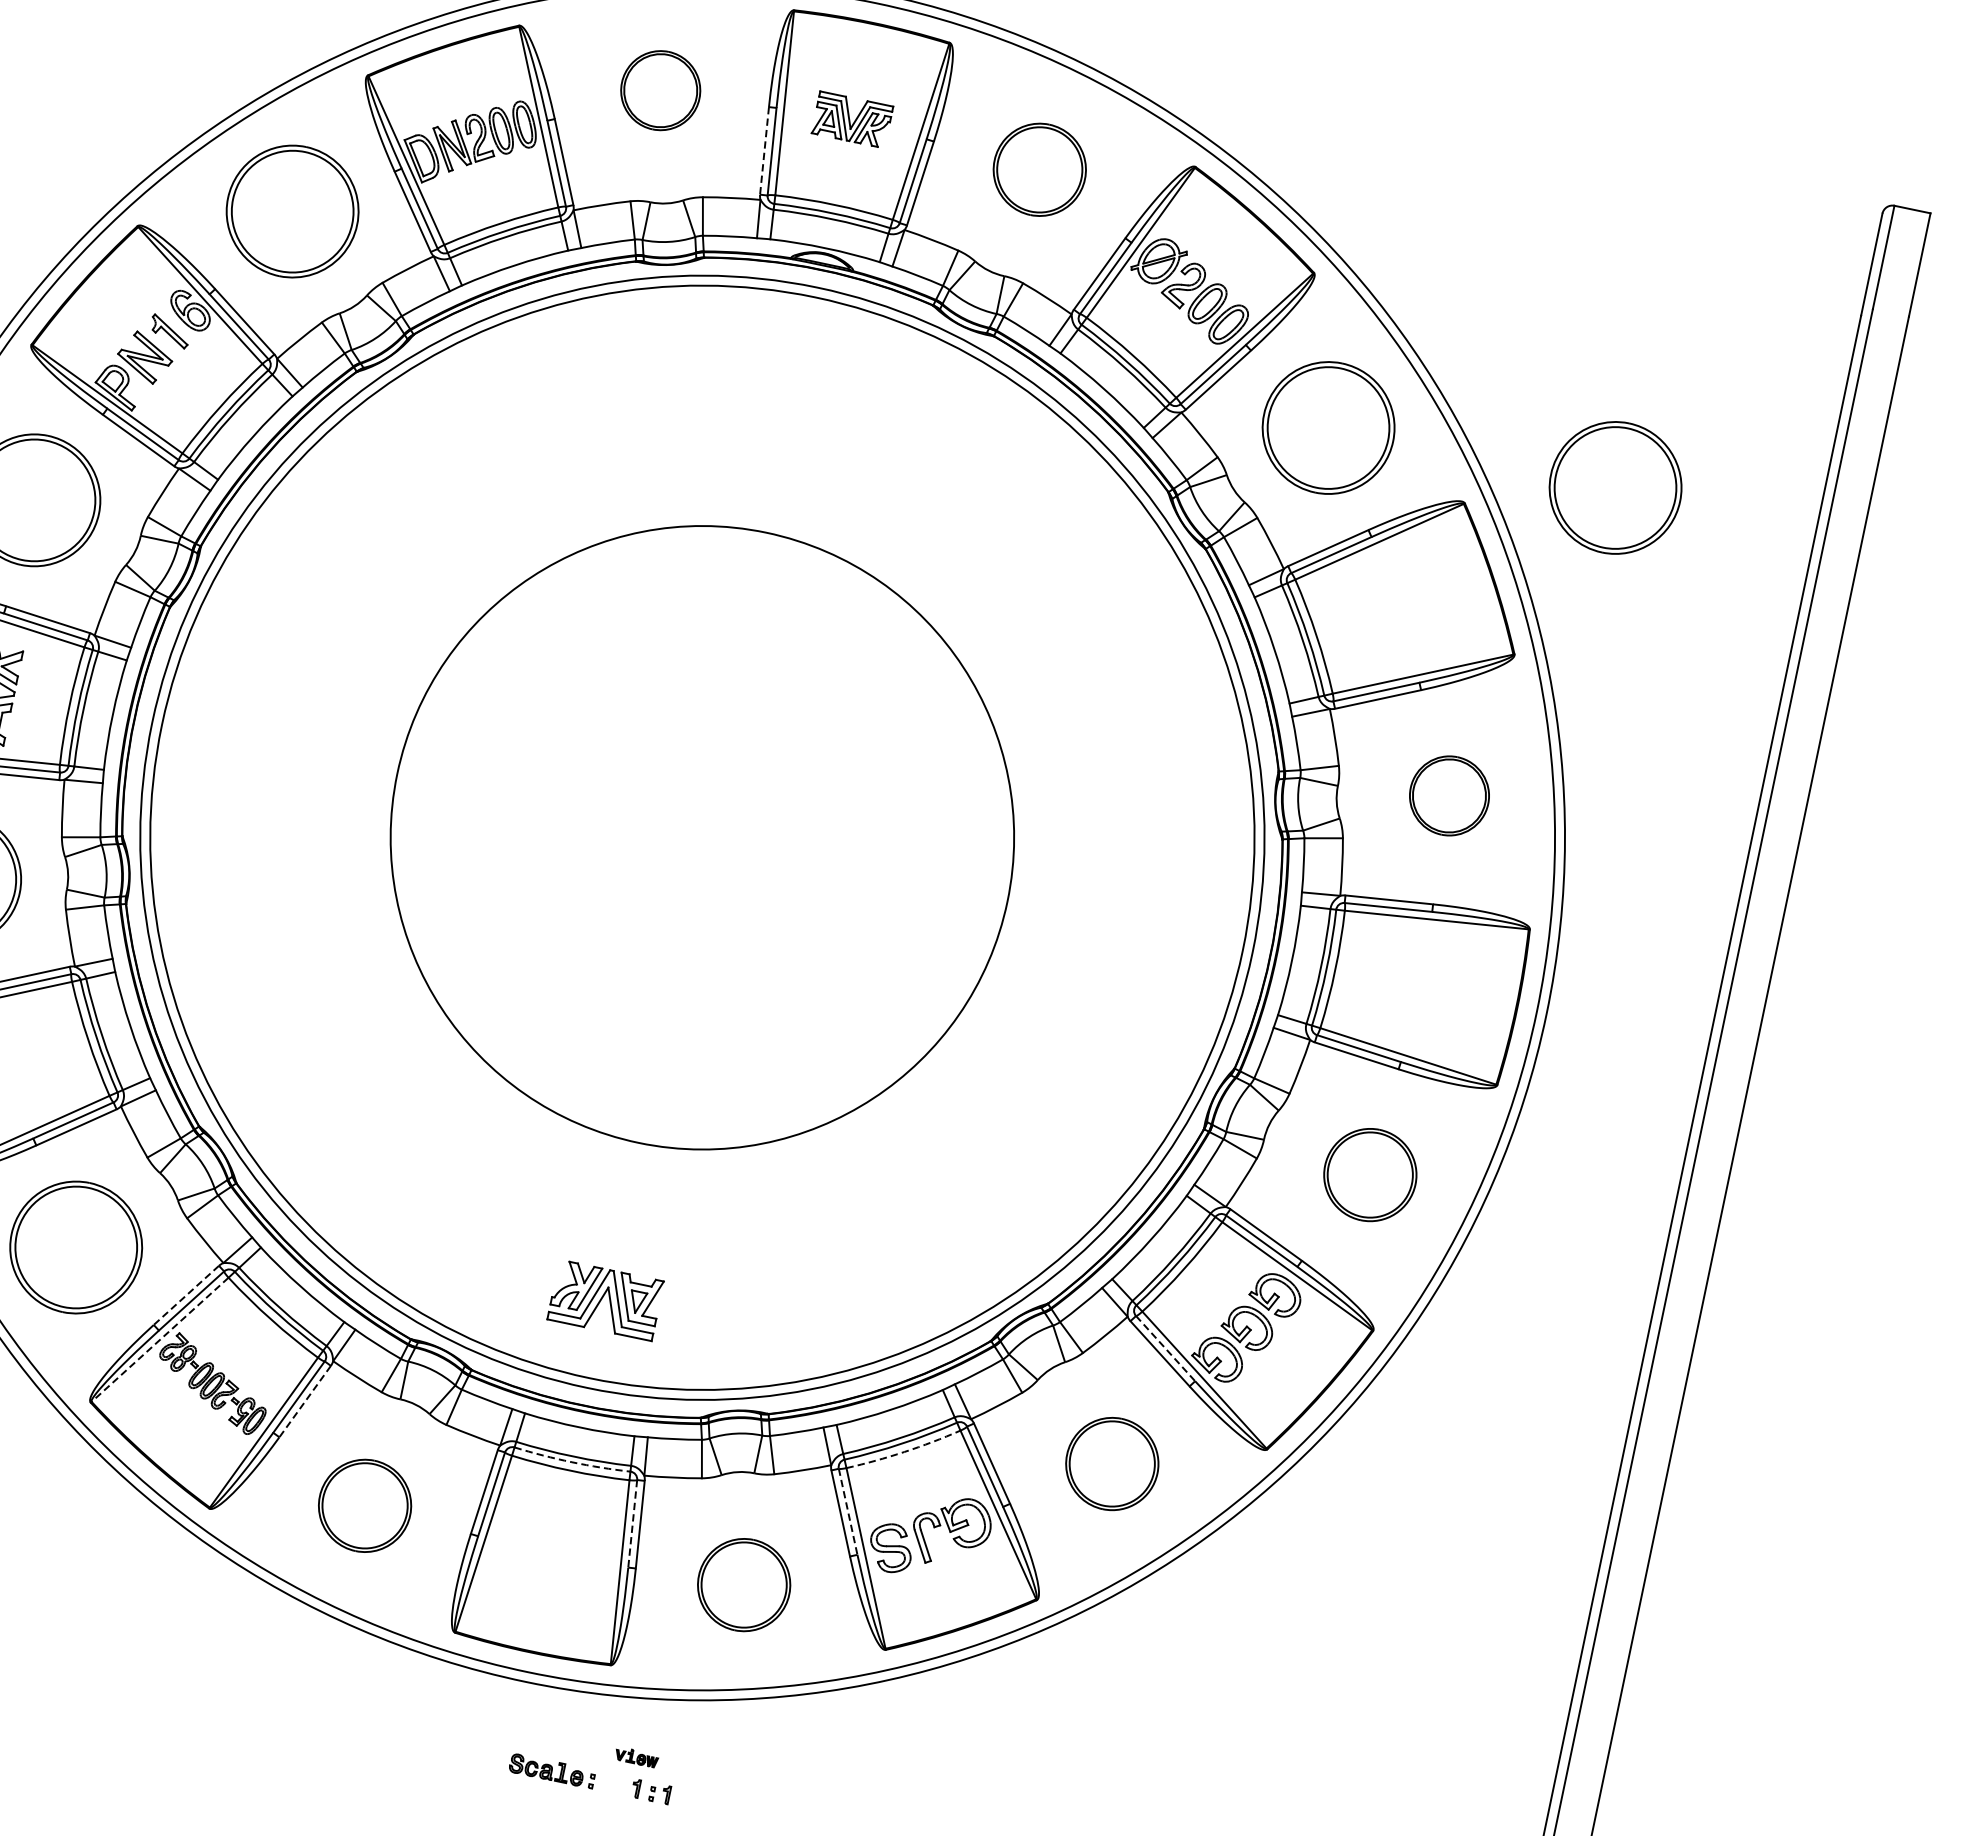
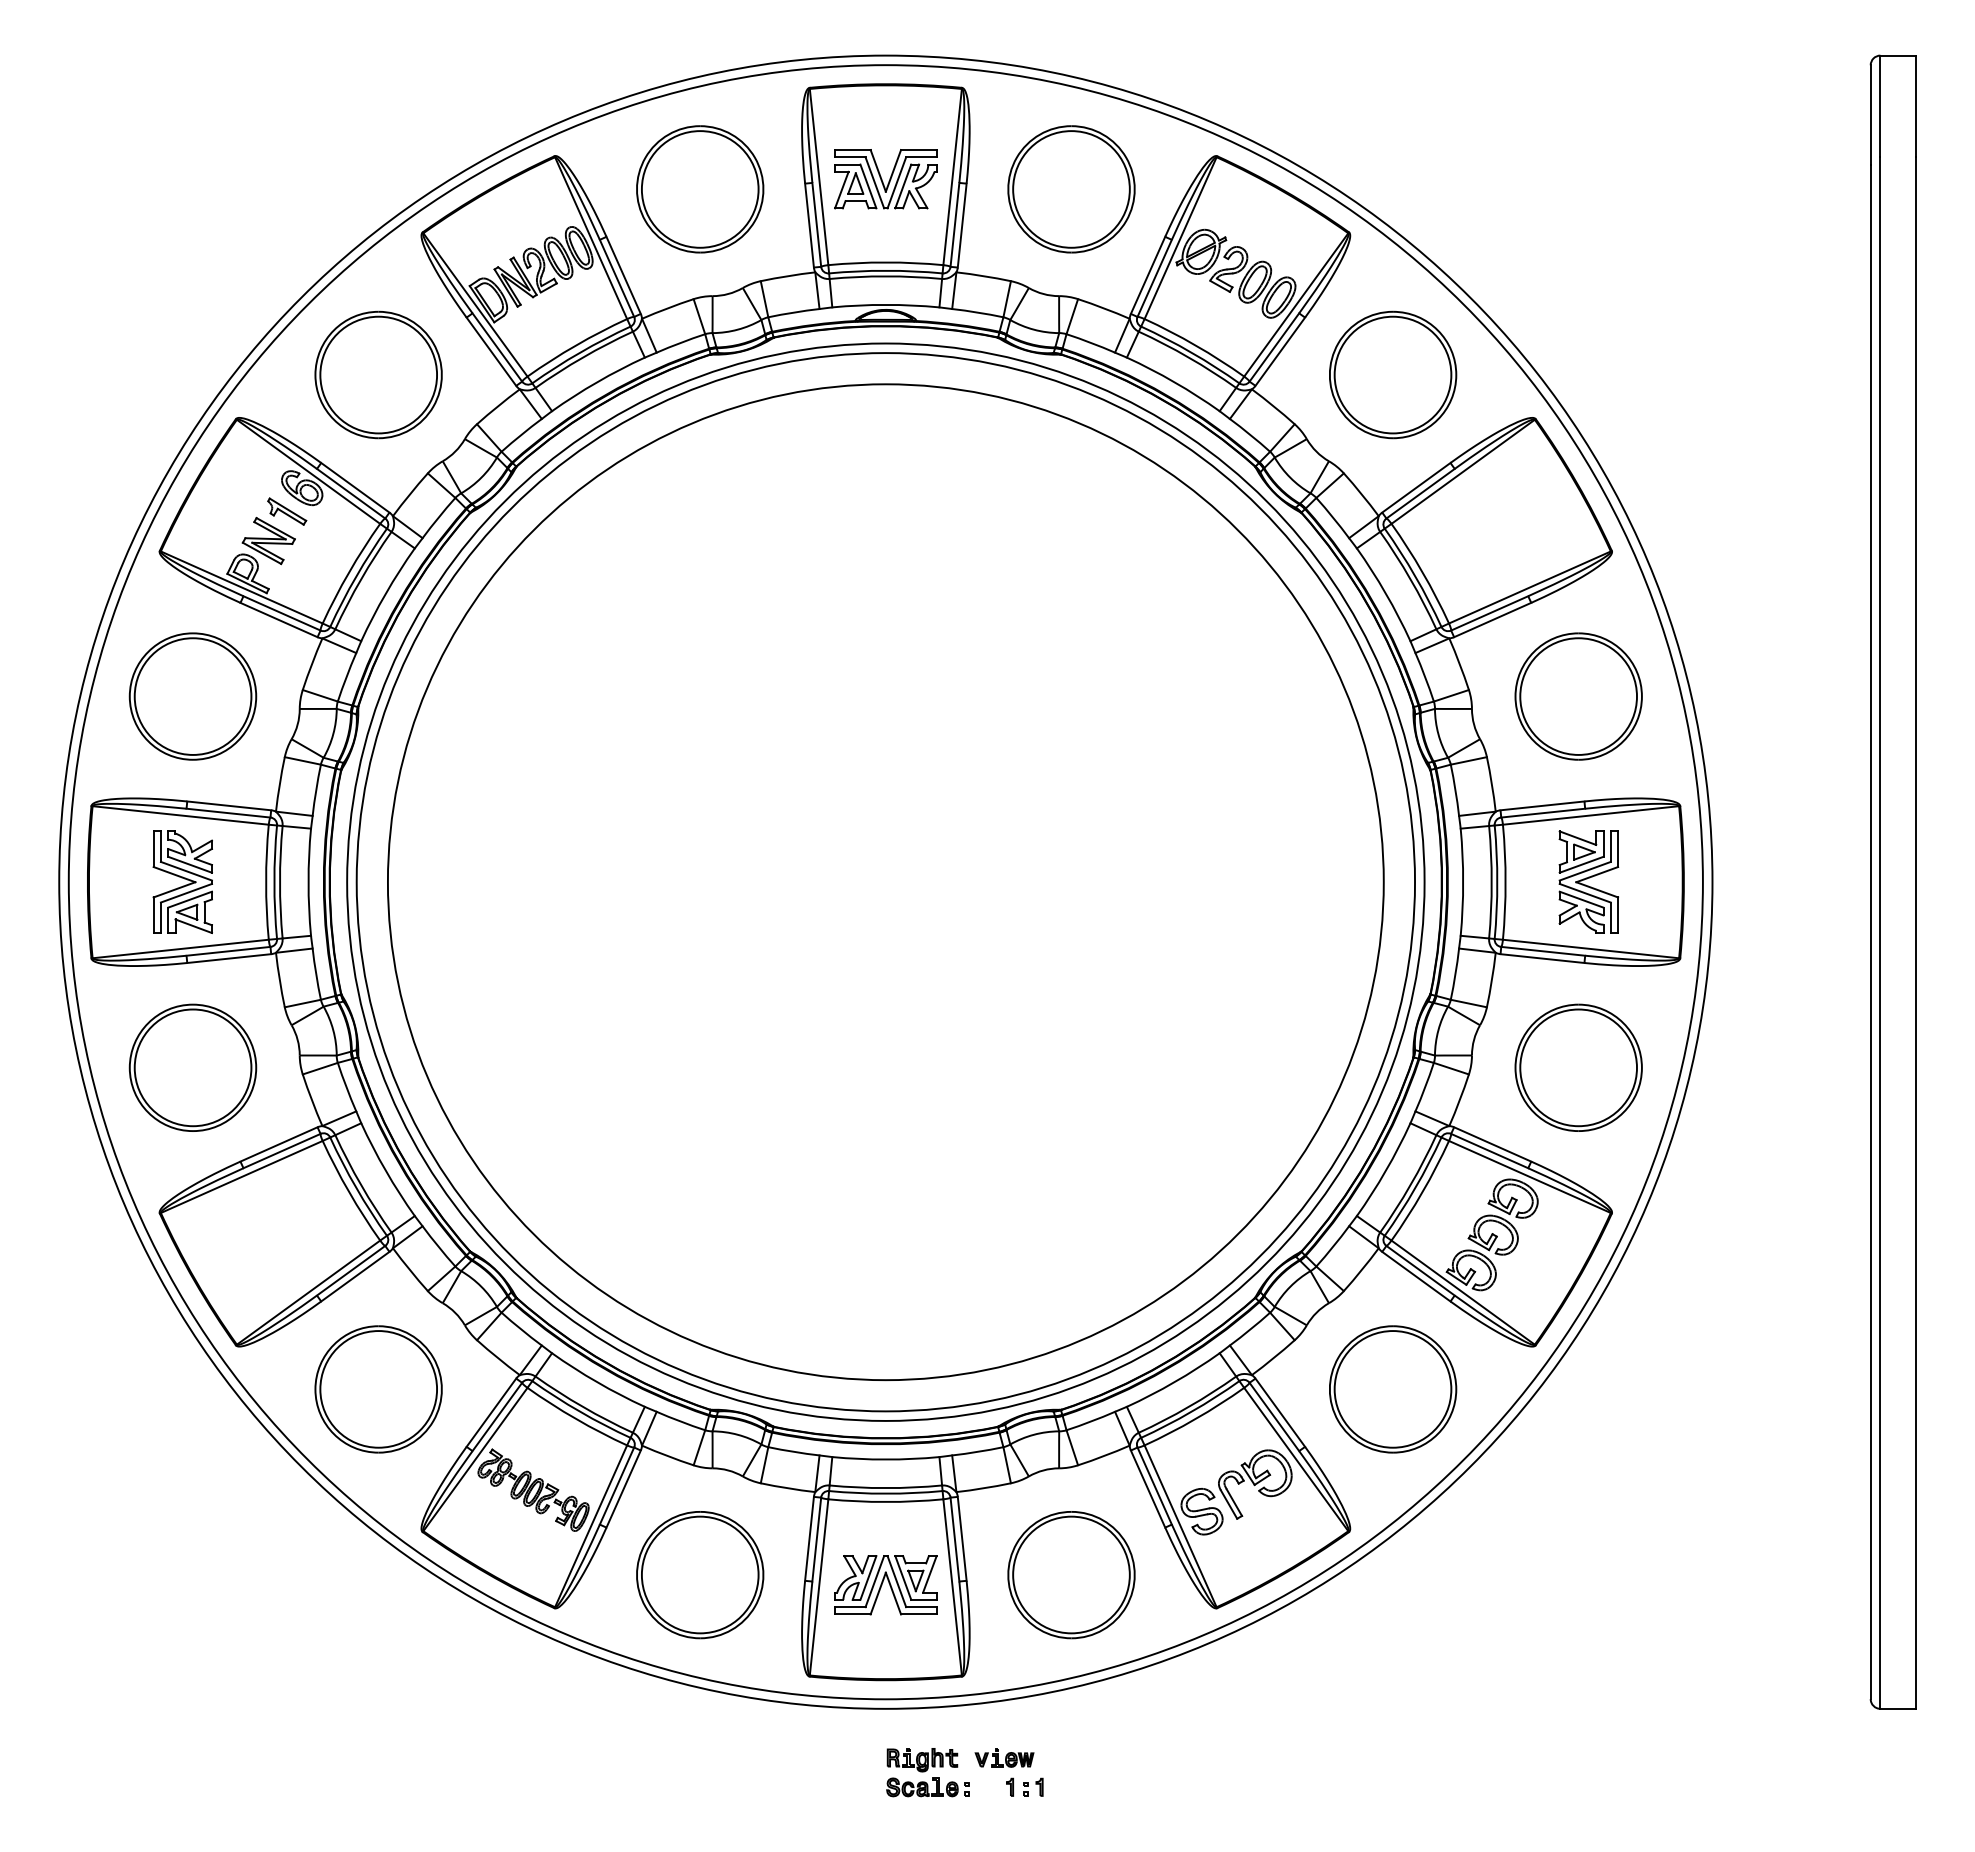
part: (660, 90) -> (700, 189), size x1.67
part: (851, 120) -> (885, 179), size x1.43
line: (764, 151) -> (809, 226), dashed -> solid
part: (1039, 169) -> (1071, 189), size x1.43
part: (1616, 487) -> (1674, 374), removed
part: (1449, 795) -> (1578, 696), size x1.67
circle: (701, 837) -> (885, 882), size x1.67
part: (1420, 986) -> (1588, 881), added
part: (1370, 1174) -> (1578, 1067), size x1.43
line: (186, 1296) -> (491, 1413), dashed -> solid
part: (605, 1300) -> (885, 1585), moved
line: (160, 1339) -> (475, 1459), dashed -> solid
line: (1165, 1348) -> (1420, 1270), dashed -> solid
line: (304, 1401) -> (623, 1489), dashed -> solid
arc: (904, 1451) -> (1195, 1418), dashed -> solid
arc: (571, 1461) -> (885, 1493), dashed -> solid
part: (1112, 1464) -> (1393, 1389), size x1.43
part: (365, 1506) -> (700, 1575), size x1.43
line: (847, 1512) -> (1154, 1486), dashed -> solid
line: (633, 1524) -> (955, 1540), dashed -> solid
part: (744, 1585) -> (1071, 1575), size x1.43
part: (552, 1742) -> (922, 1760), added
part: (636, 1756) -> (1004, 1757), size x1.43

